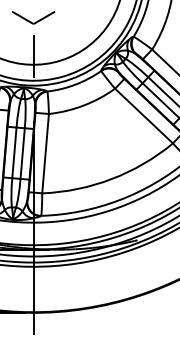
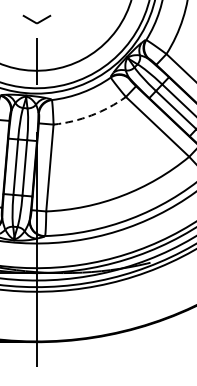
part: (33, 17) -> (36, 19), size x0.6
arc: (83, 105) -> (91, 115), solid -> dashed

